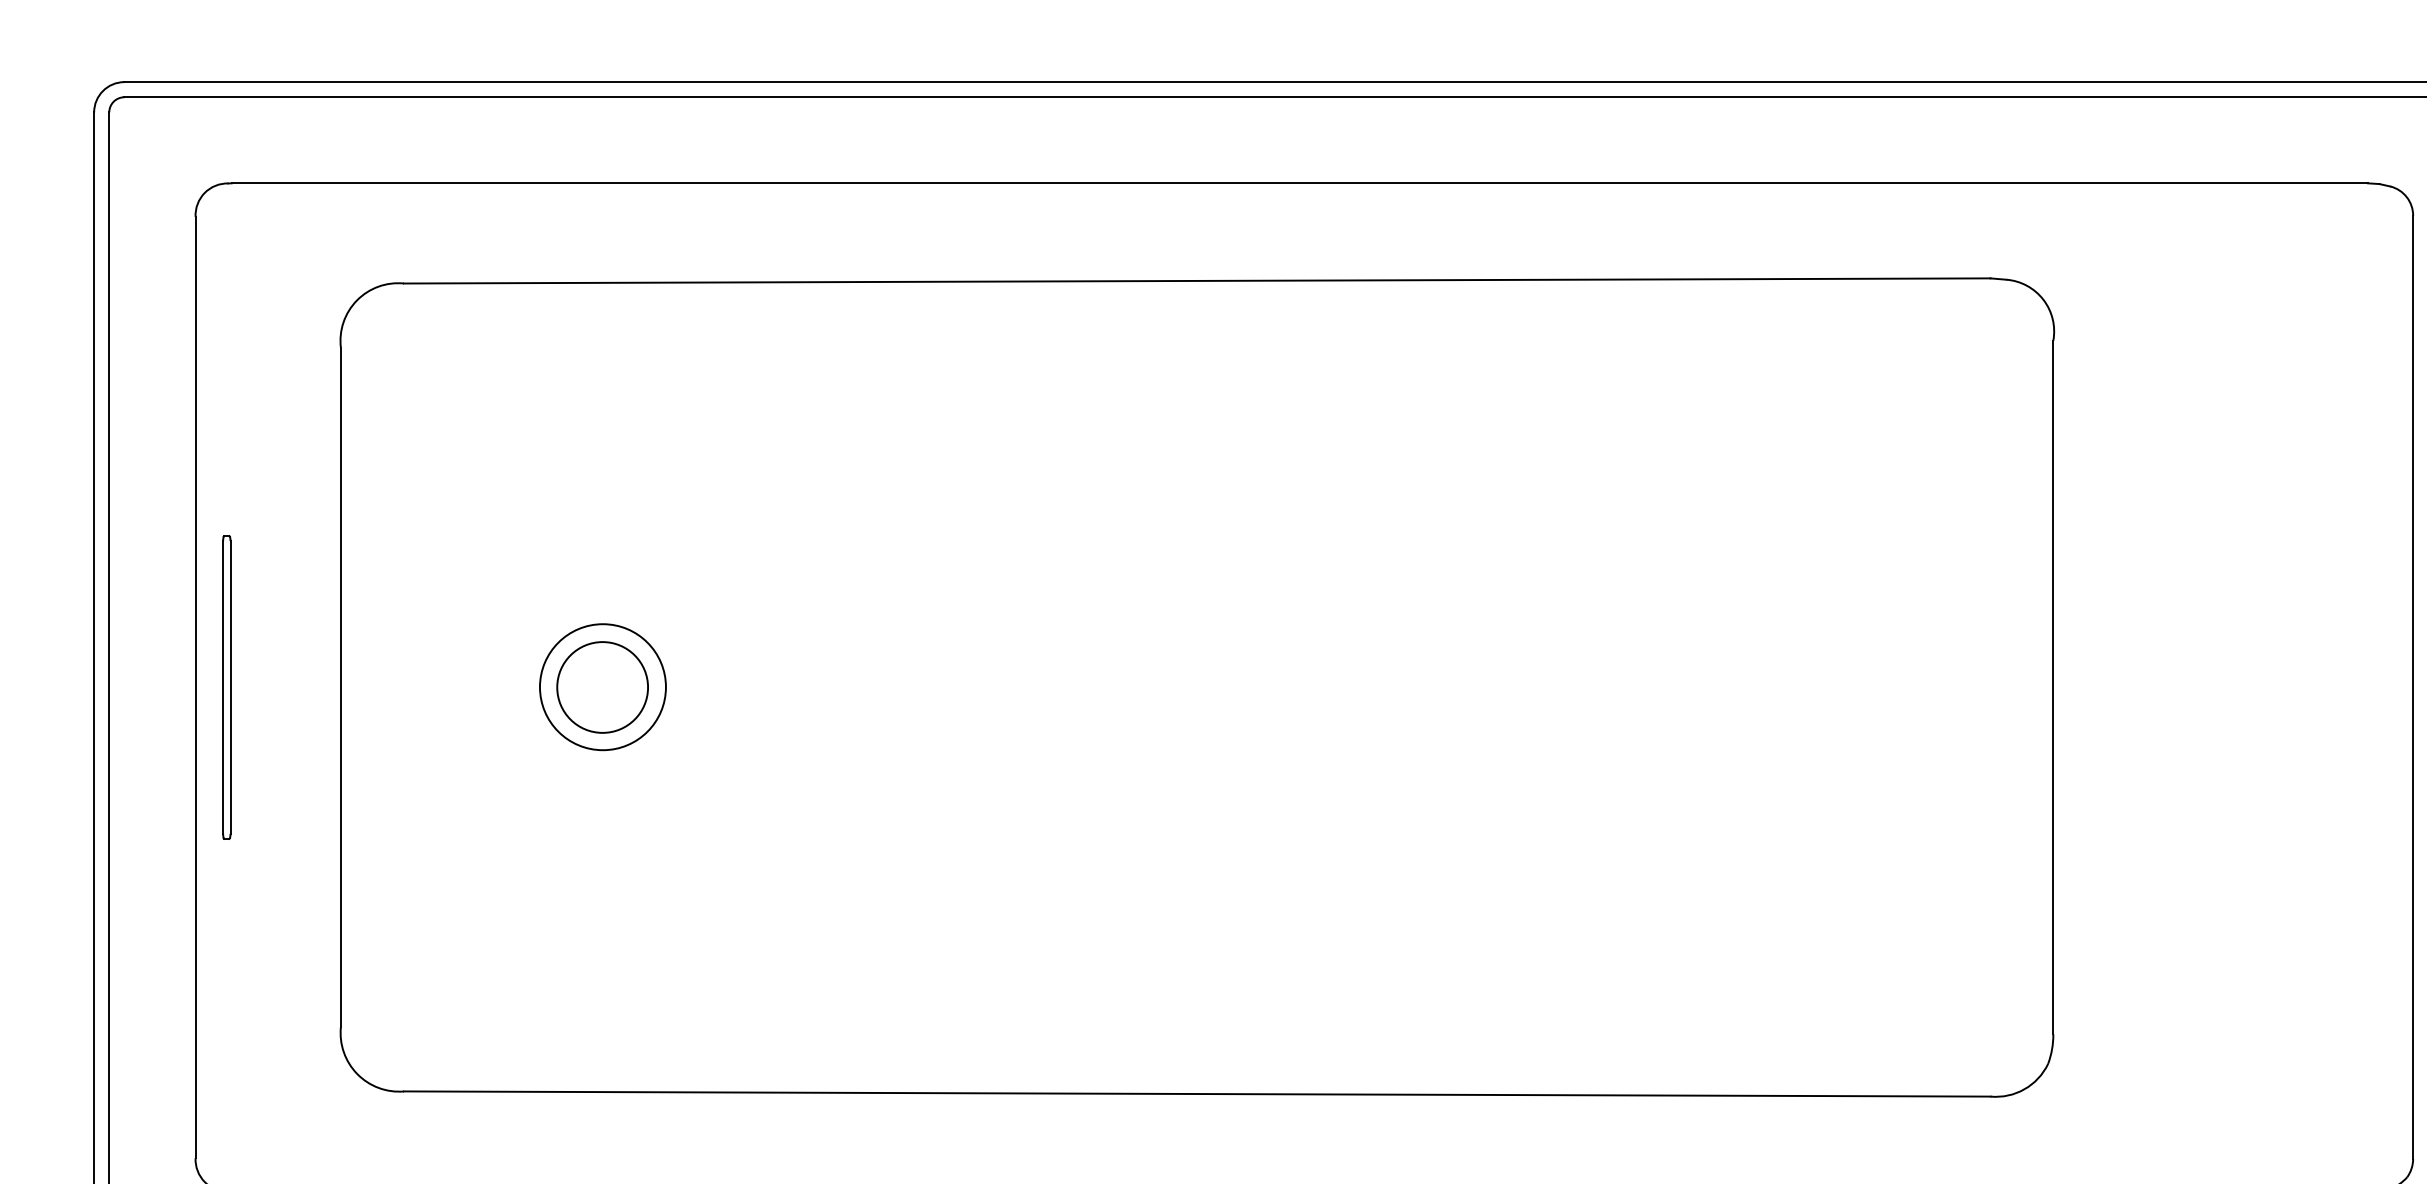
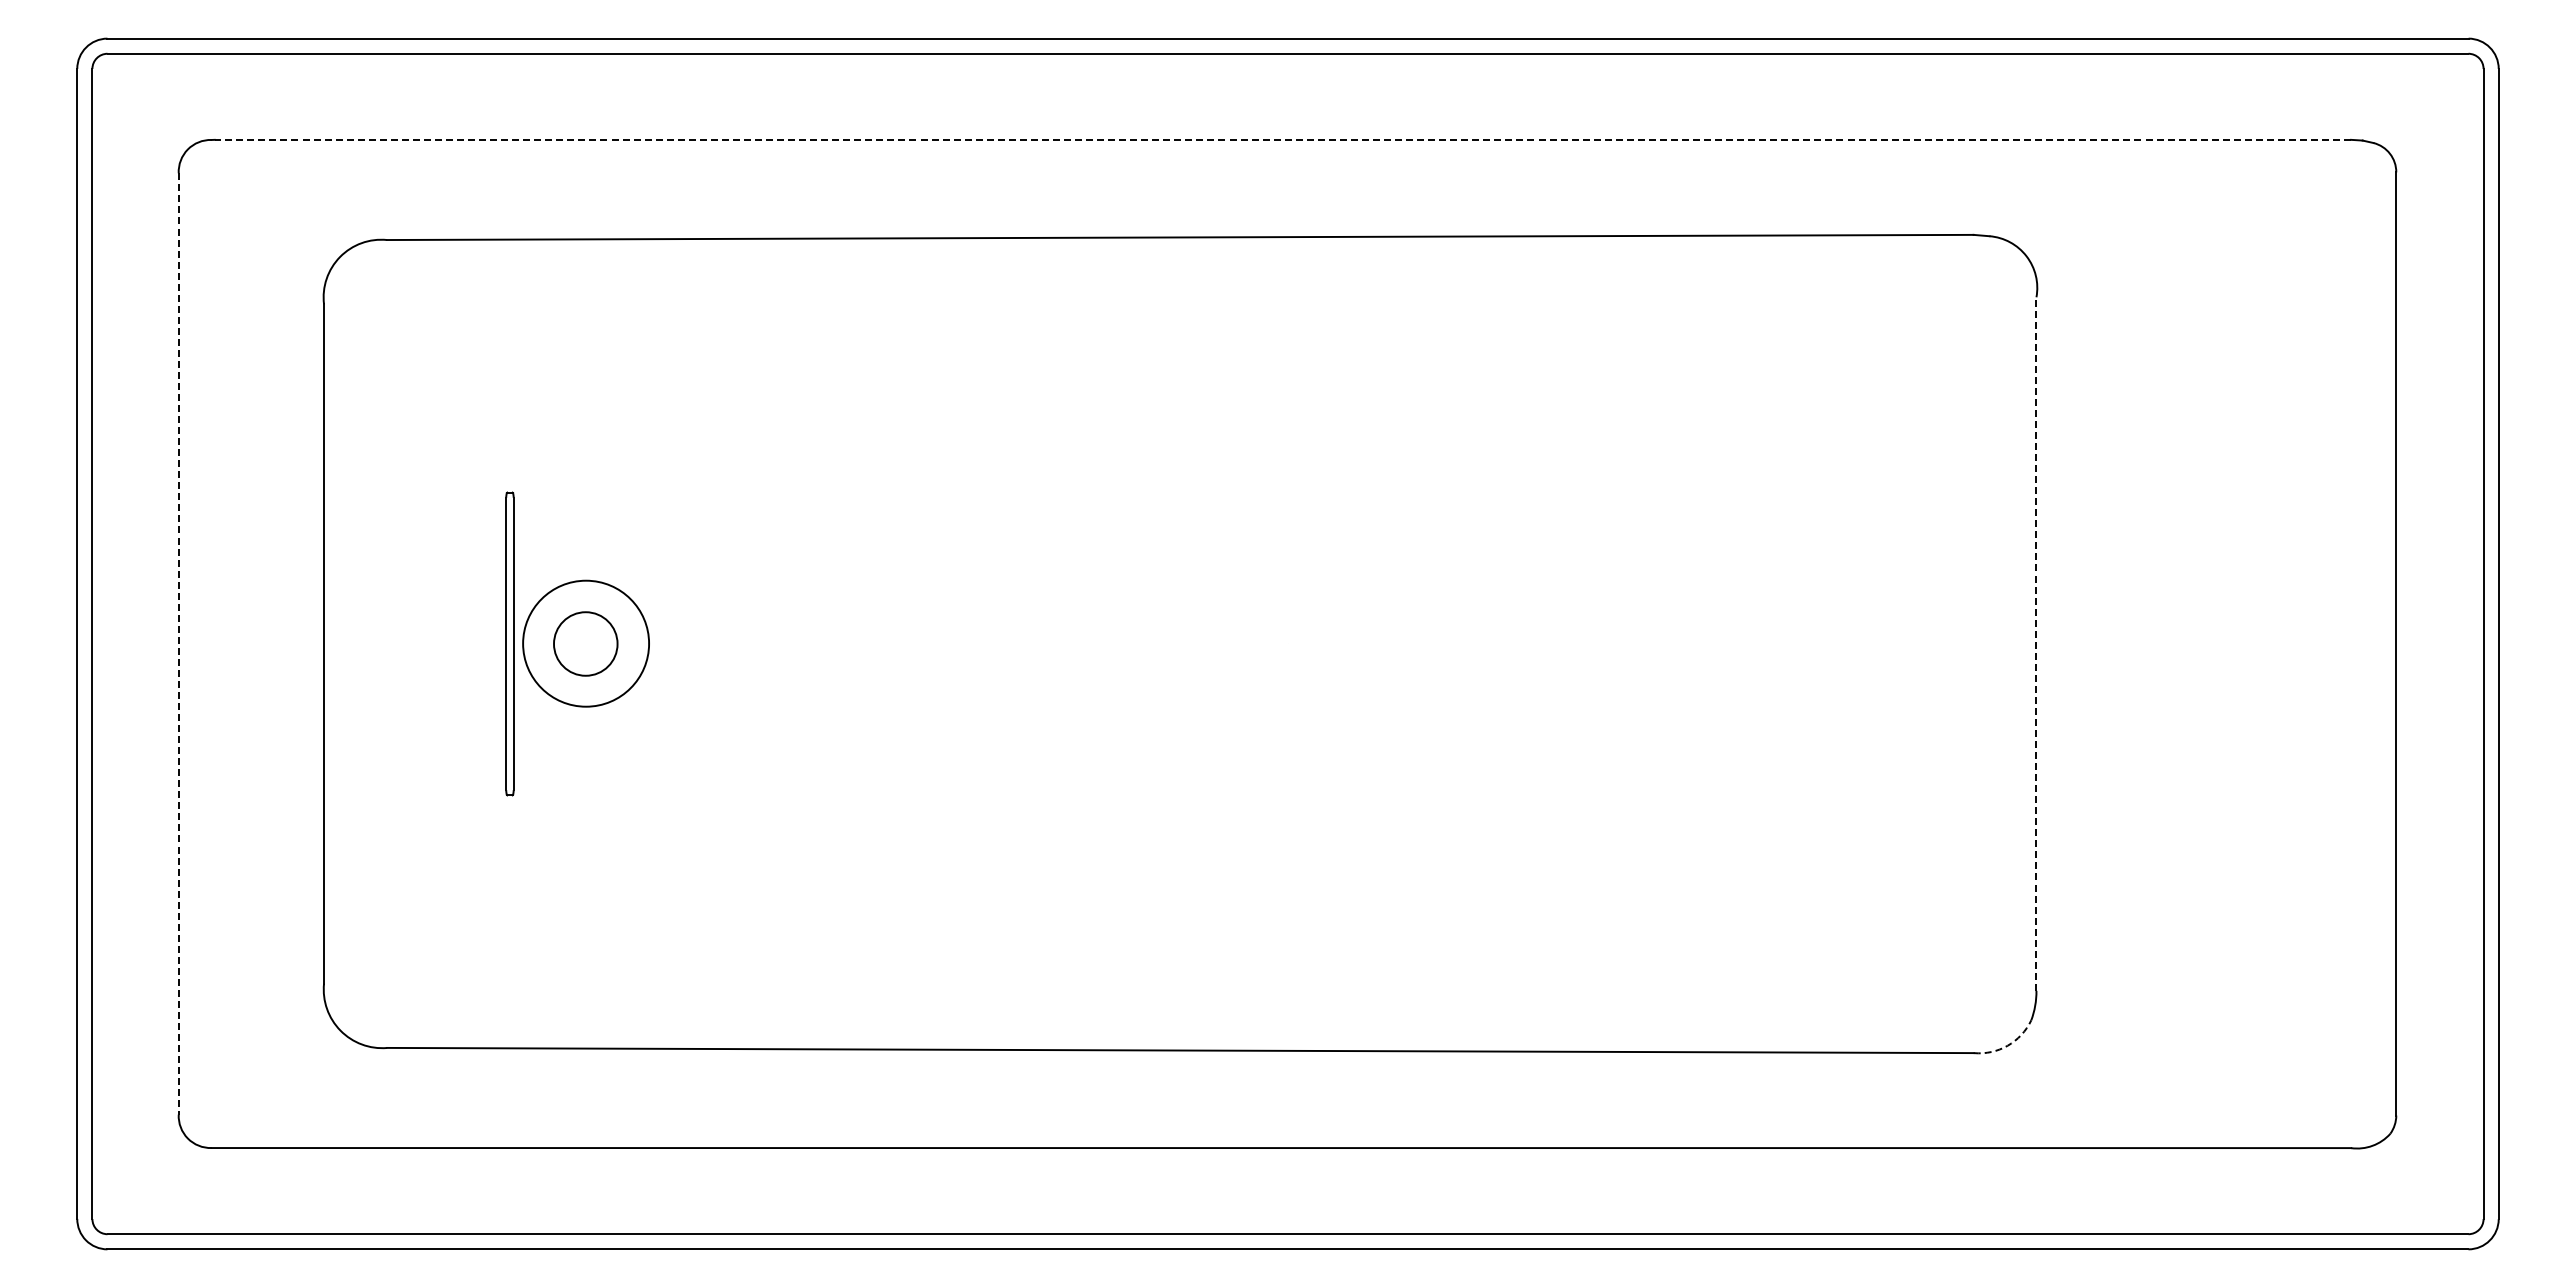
line: (1299, 182) -> (1282, 139), solid -> dashed
part: (226, 686) -> (509, 643), moved
circle: (602, 686) -> (585, 643), size x0.7
line: (195, 687) -> (178, 644), solid -> dashed
line: (2053, 687) -> (2036, 644), solid -> dashed
arc: (2024, 1088) -> (2007, 1045), solid -> dashed

